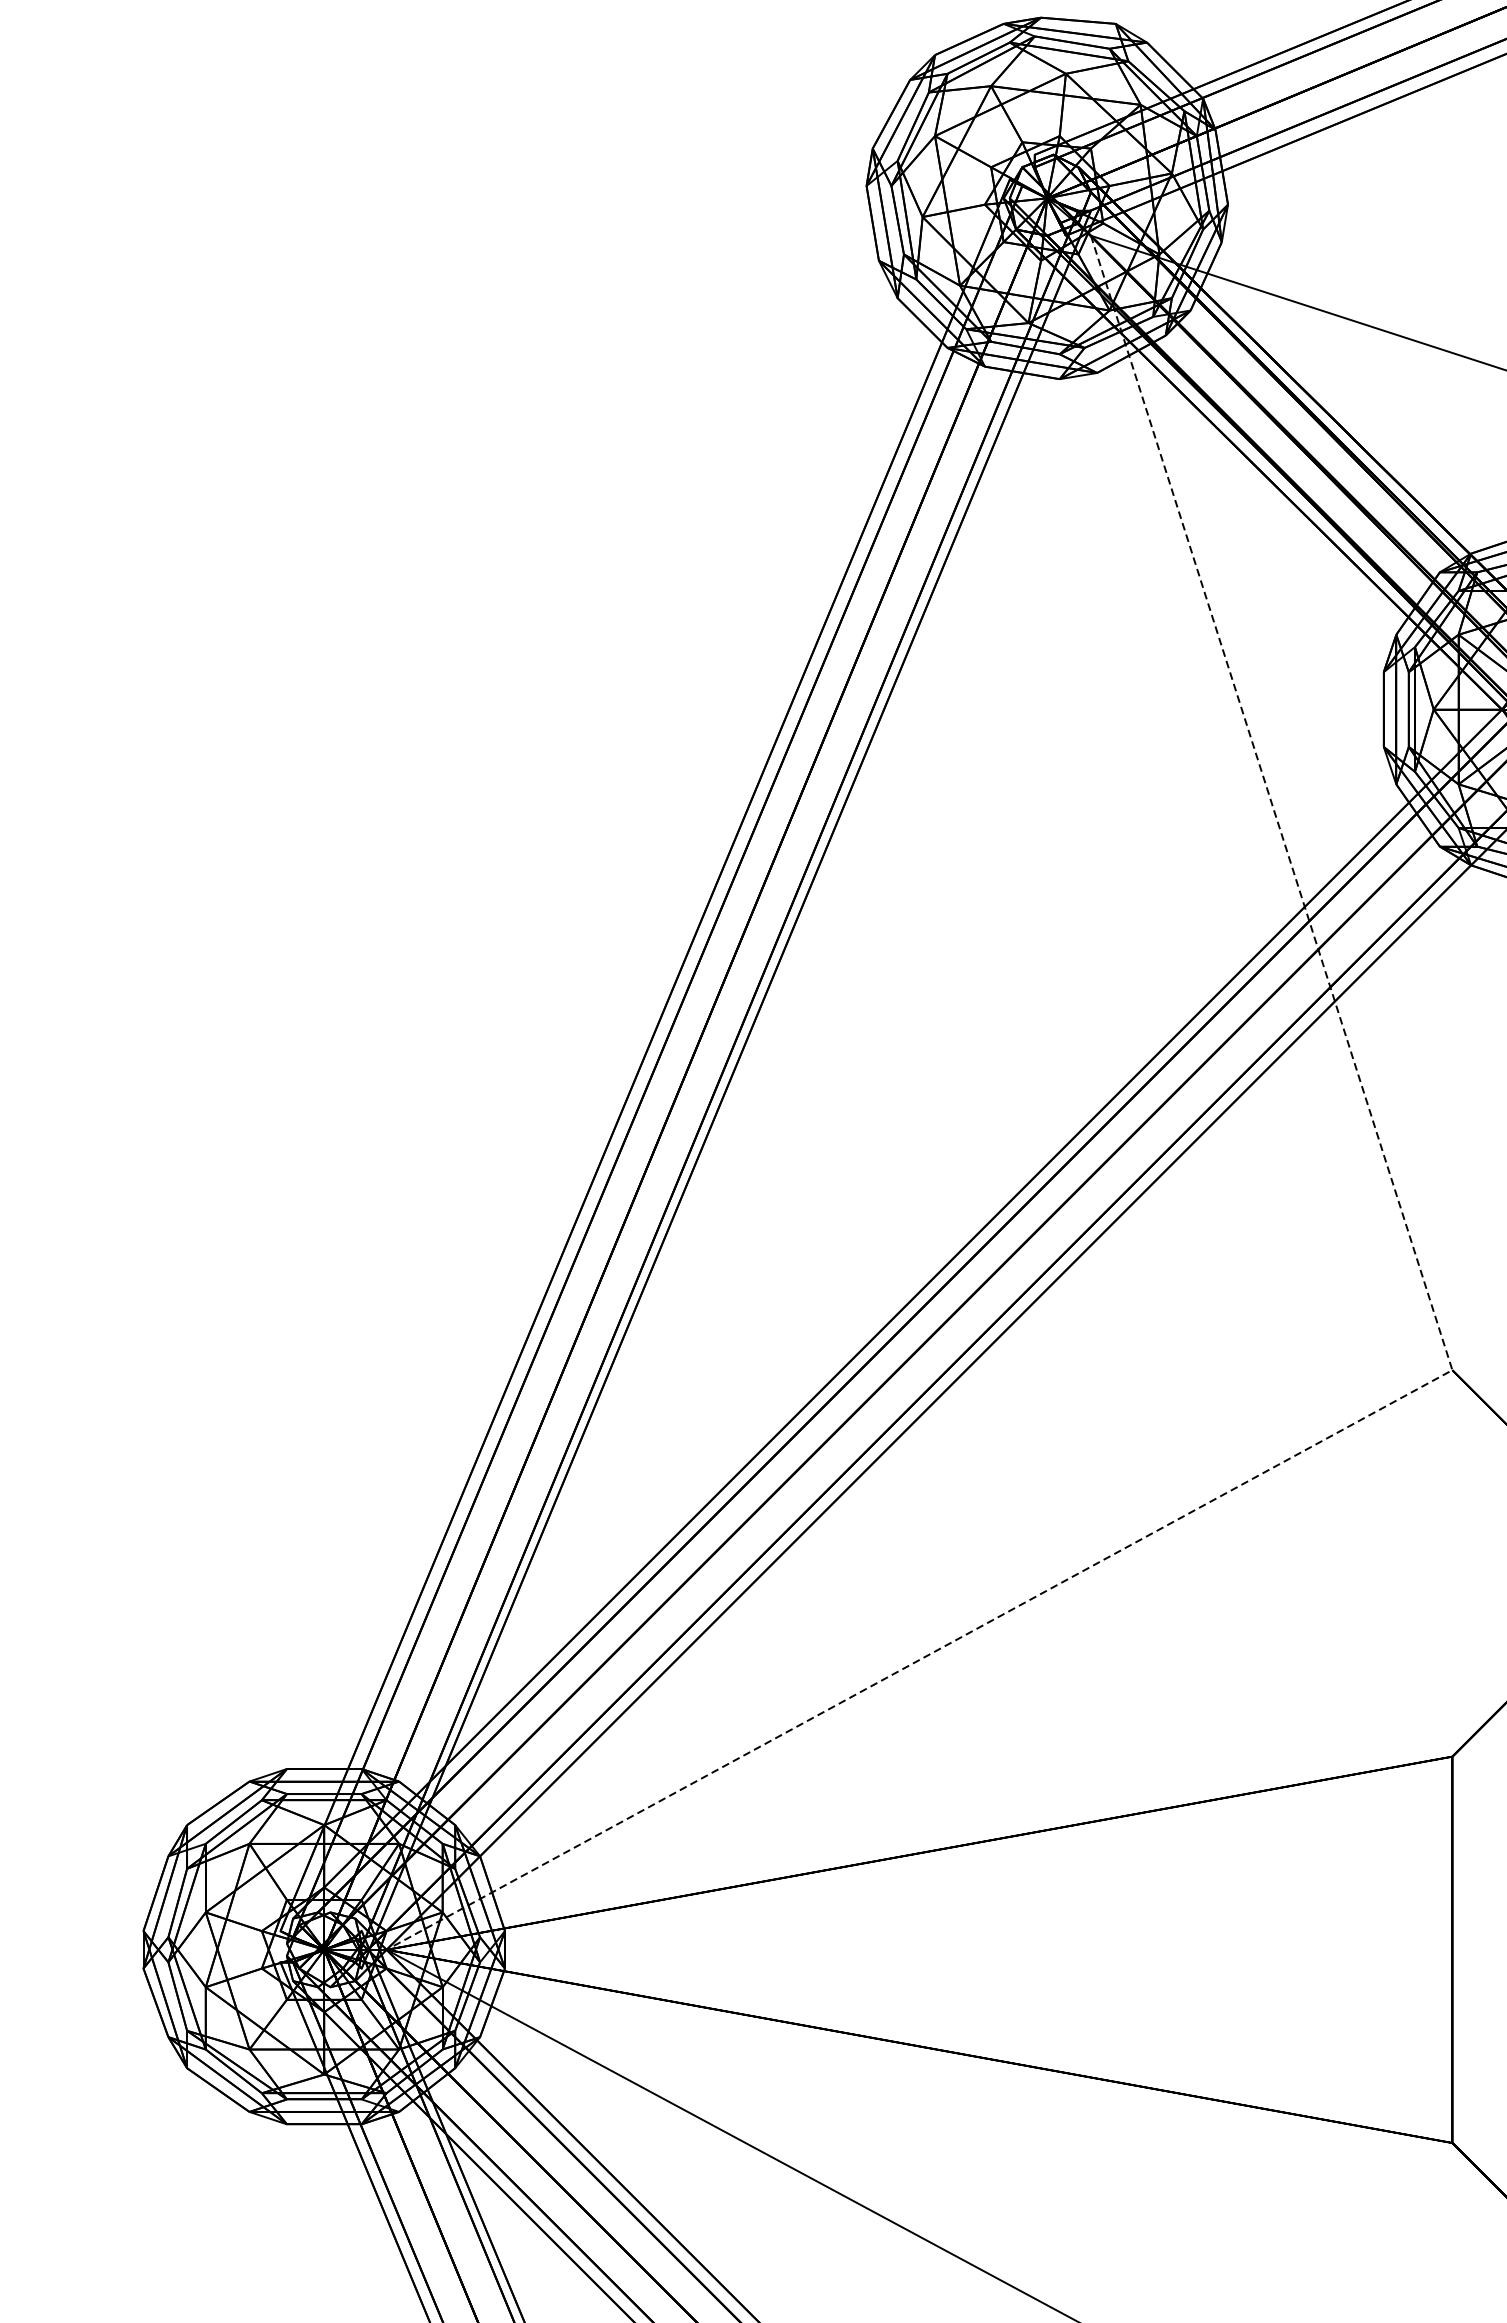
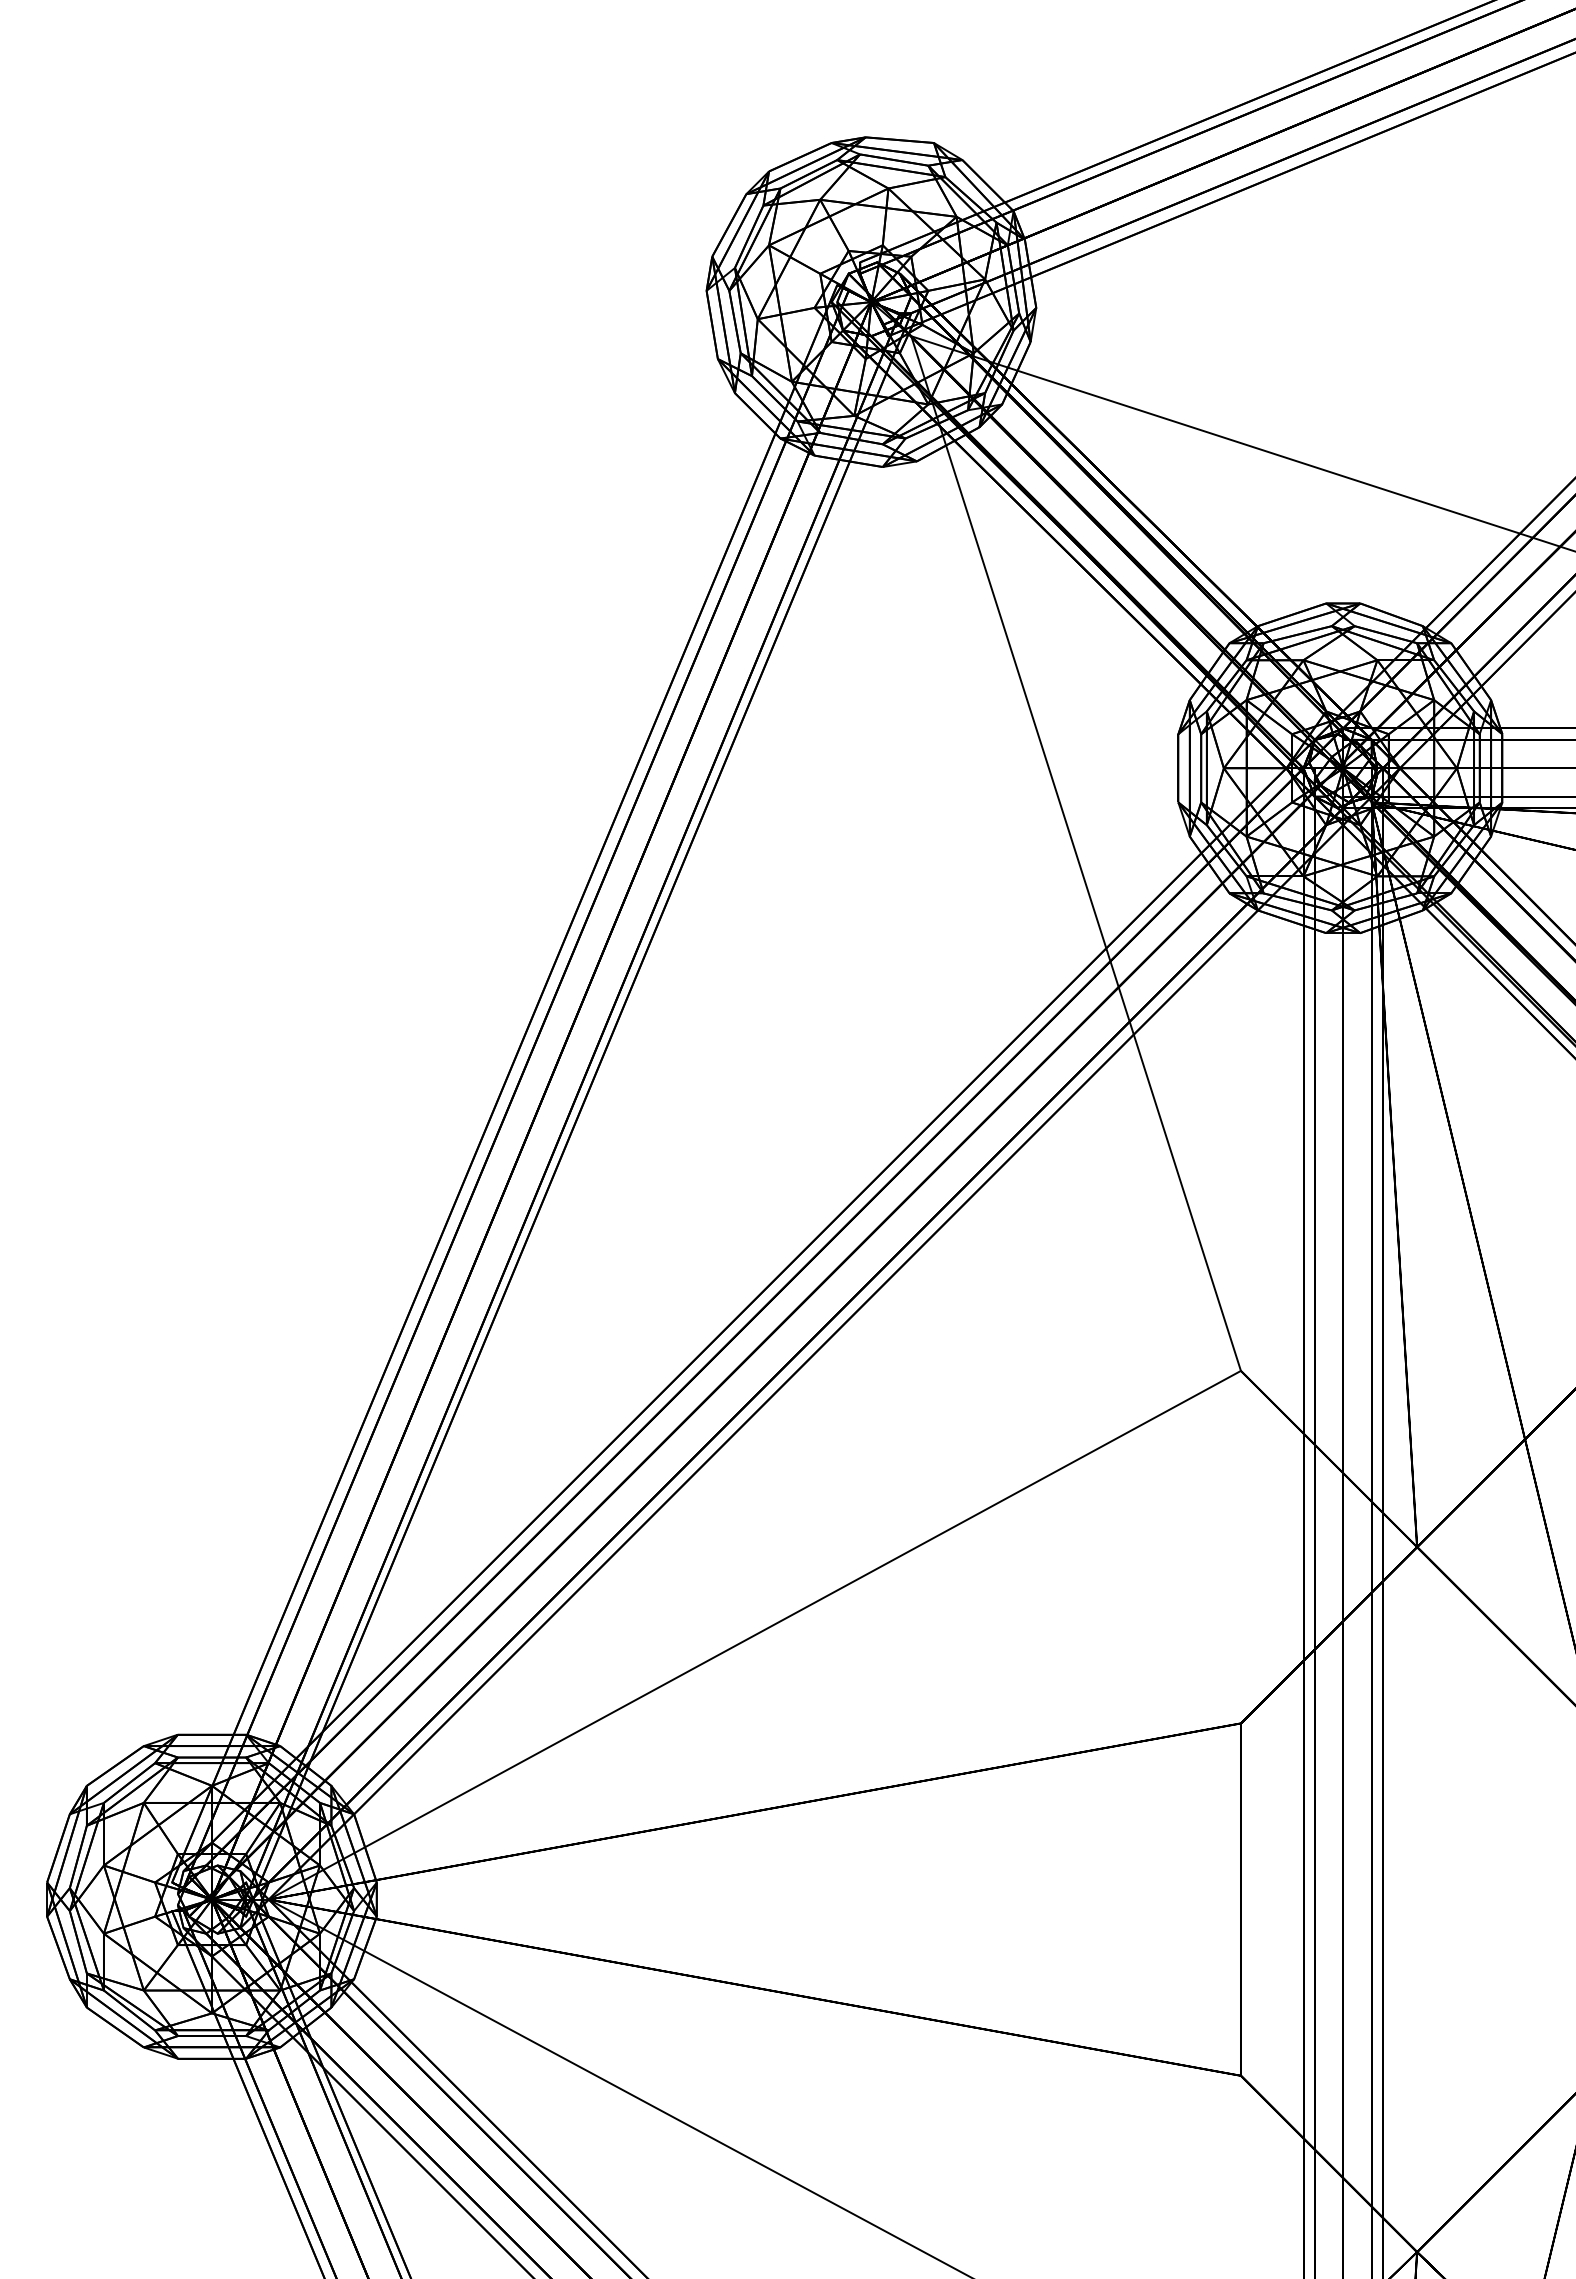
line: (1443, 1375) -> (1232, 1375), dashed -> solid

